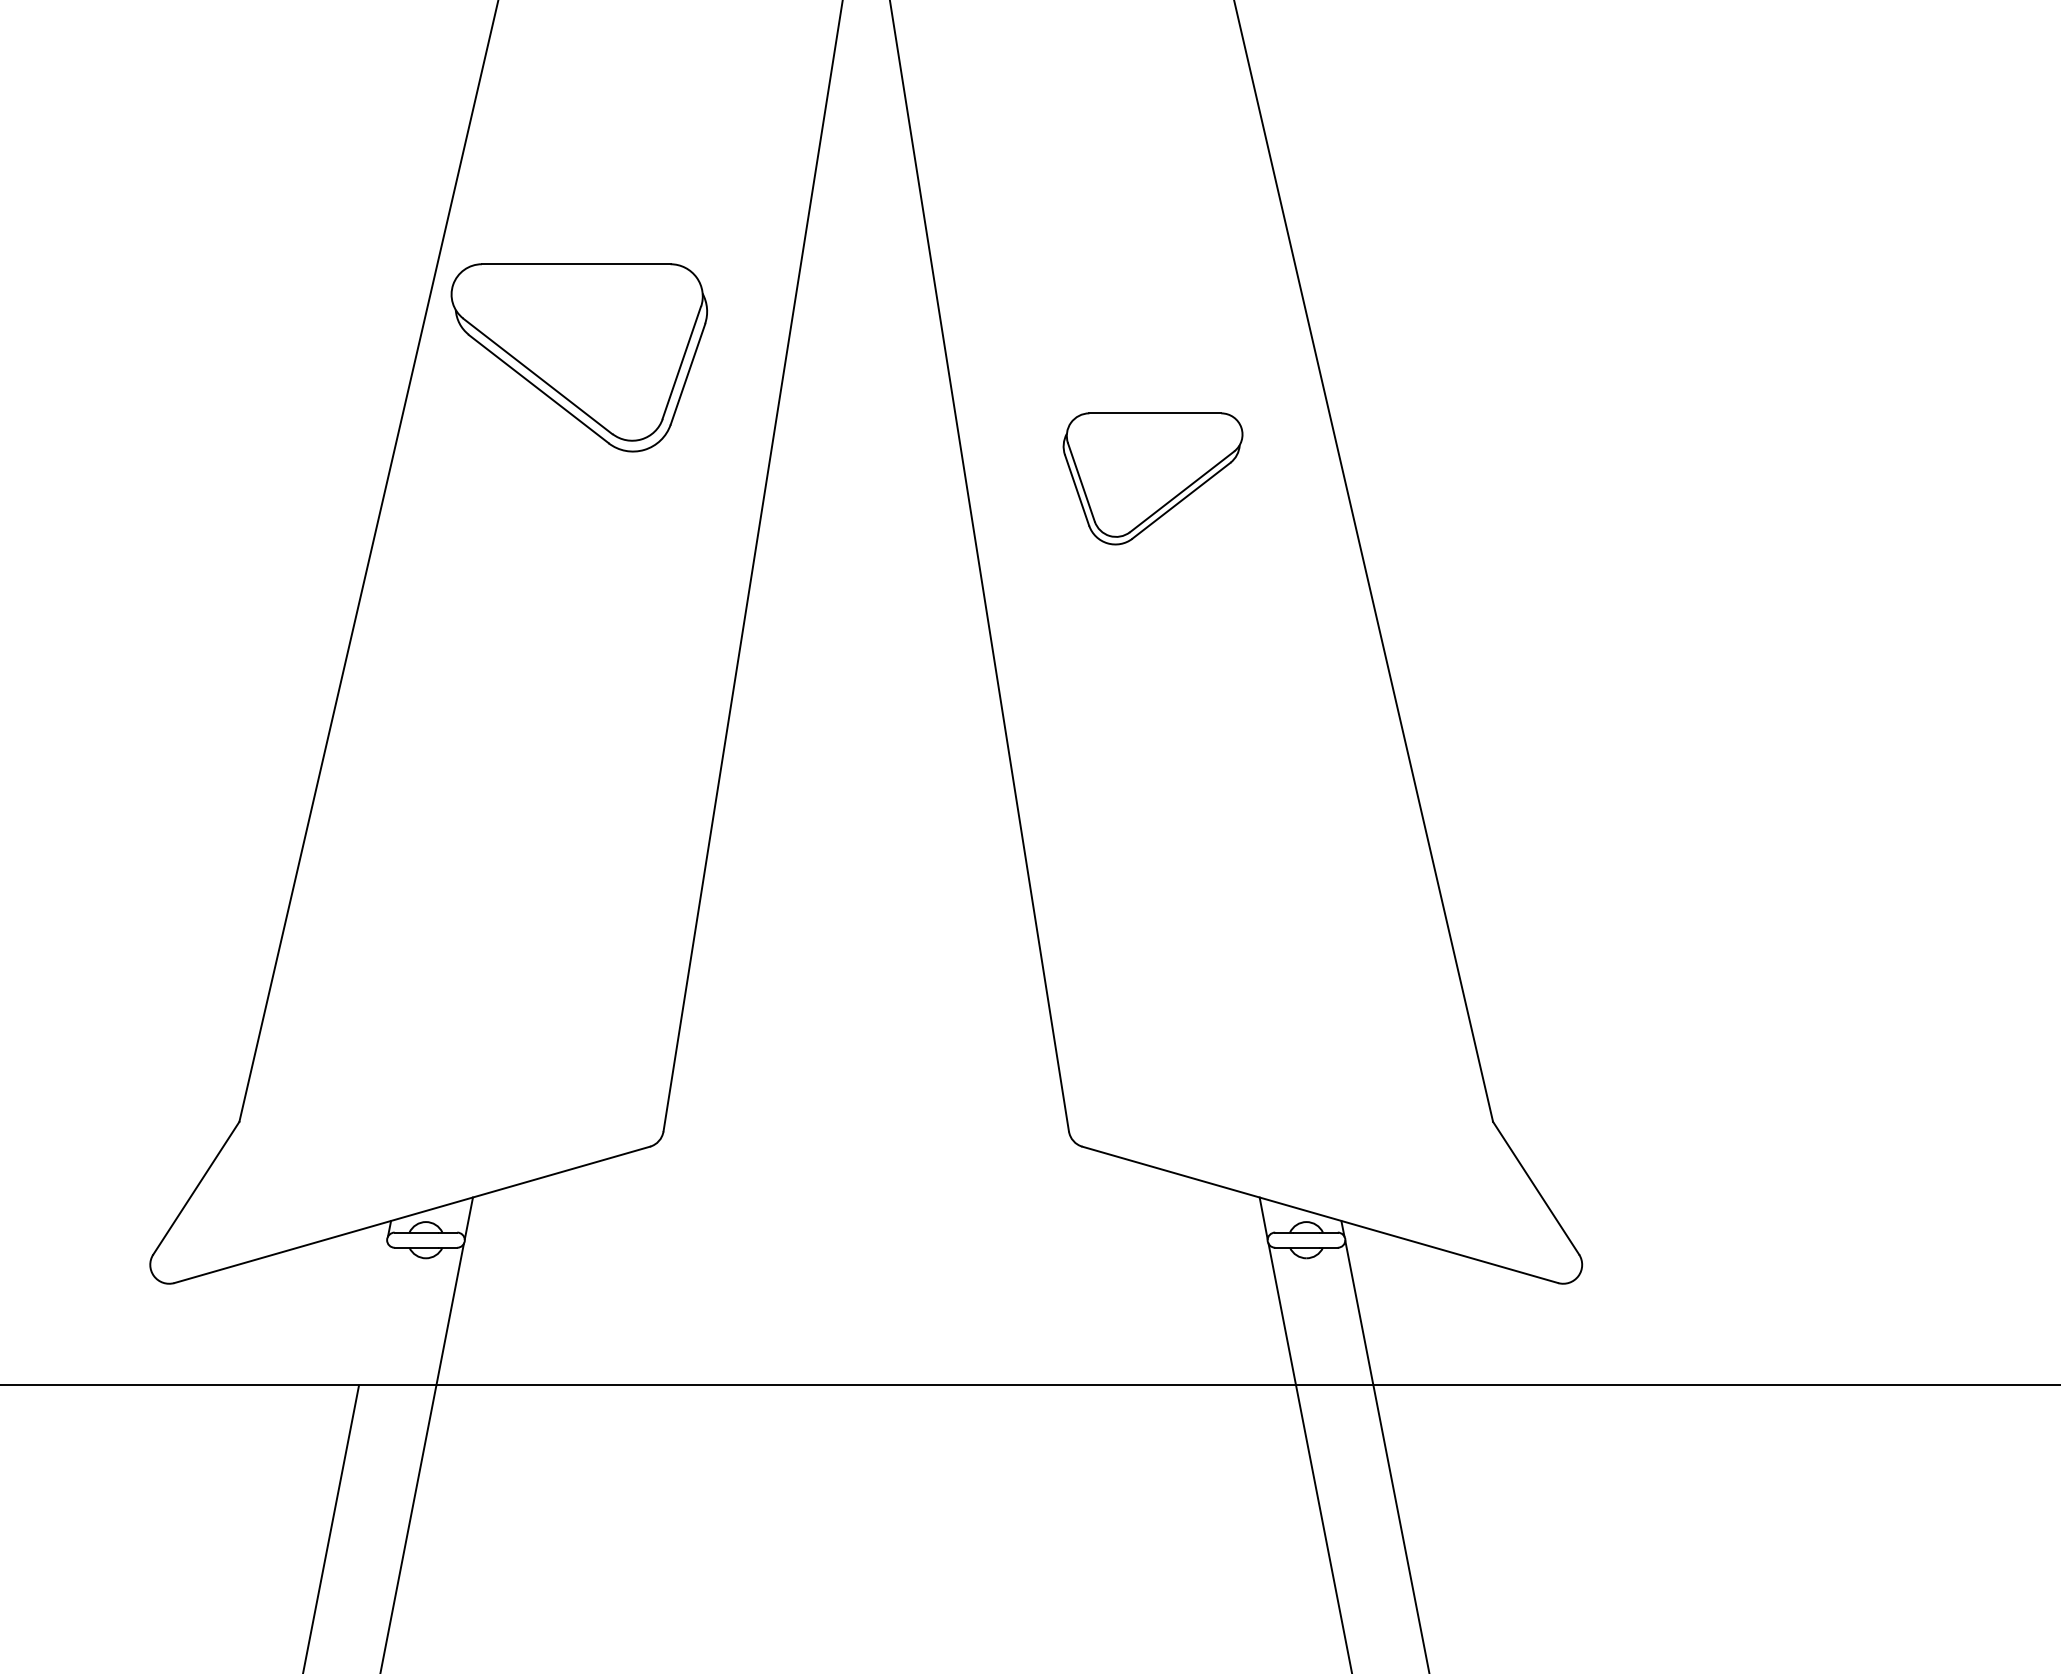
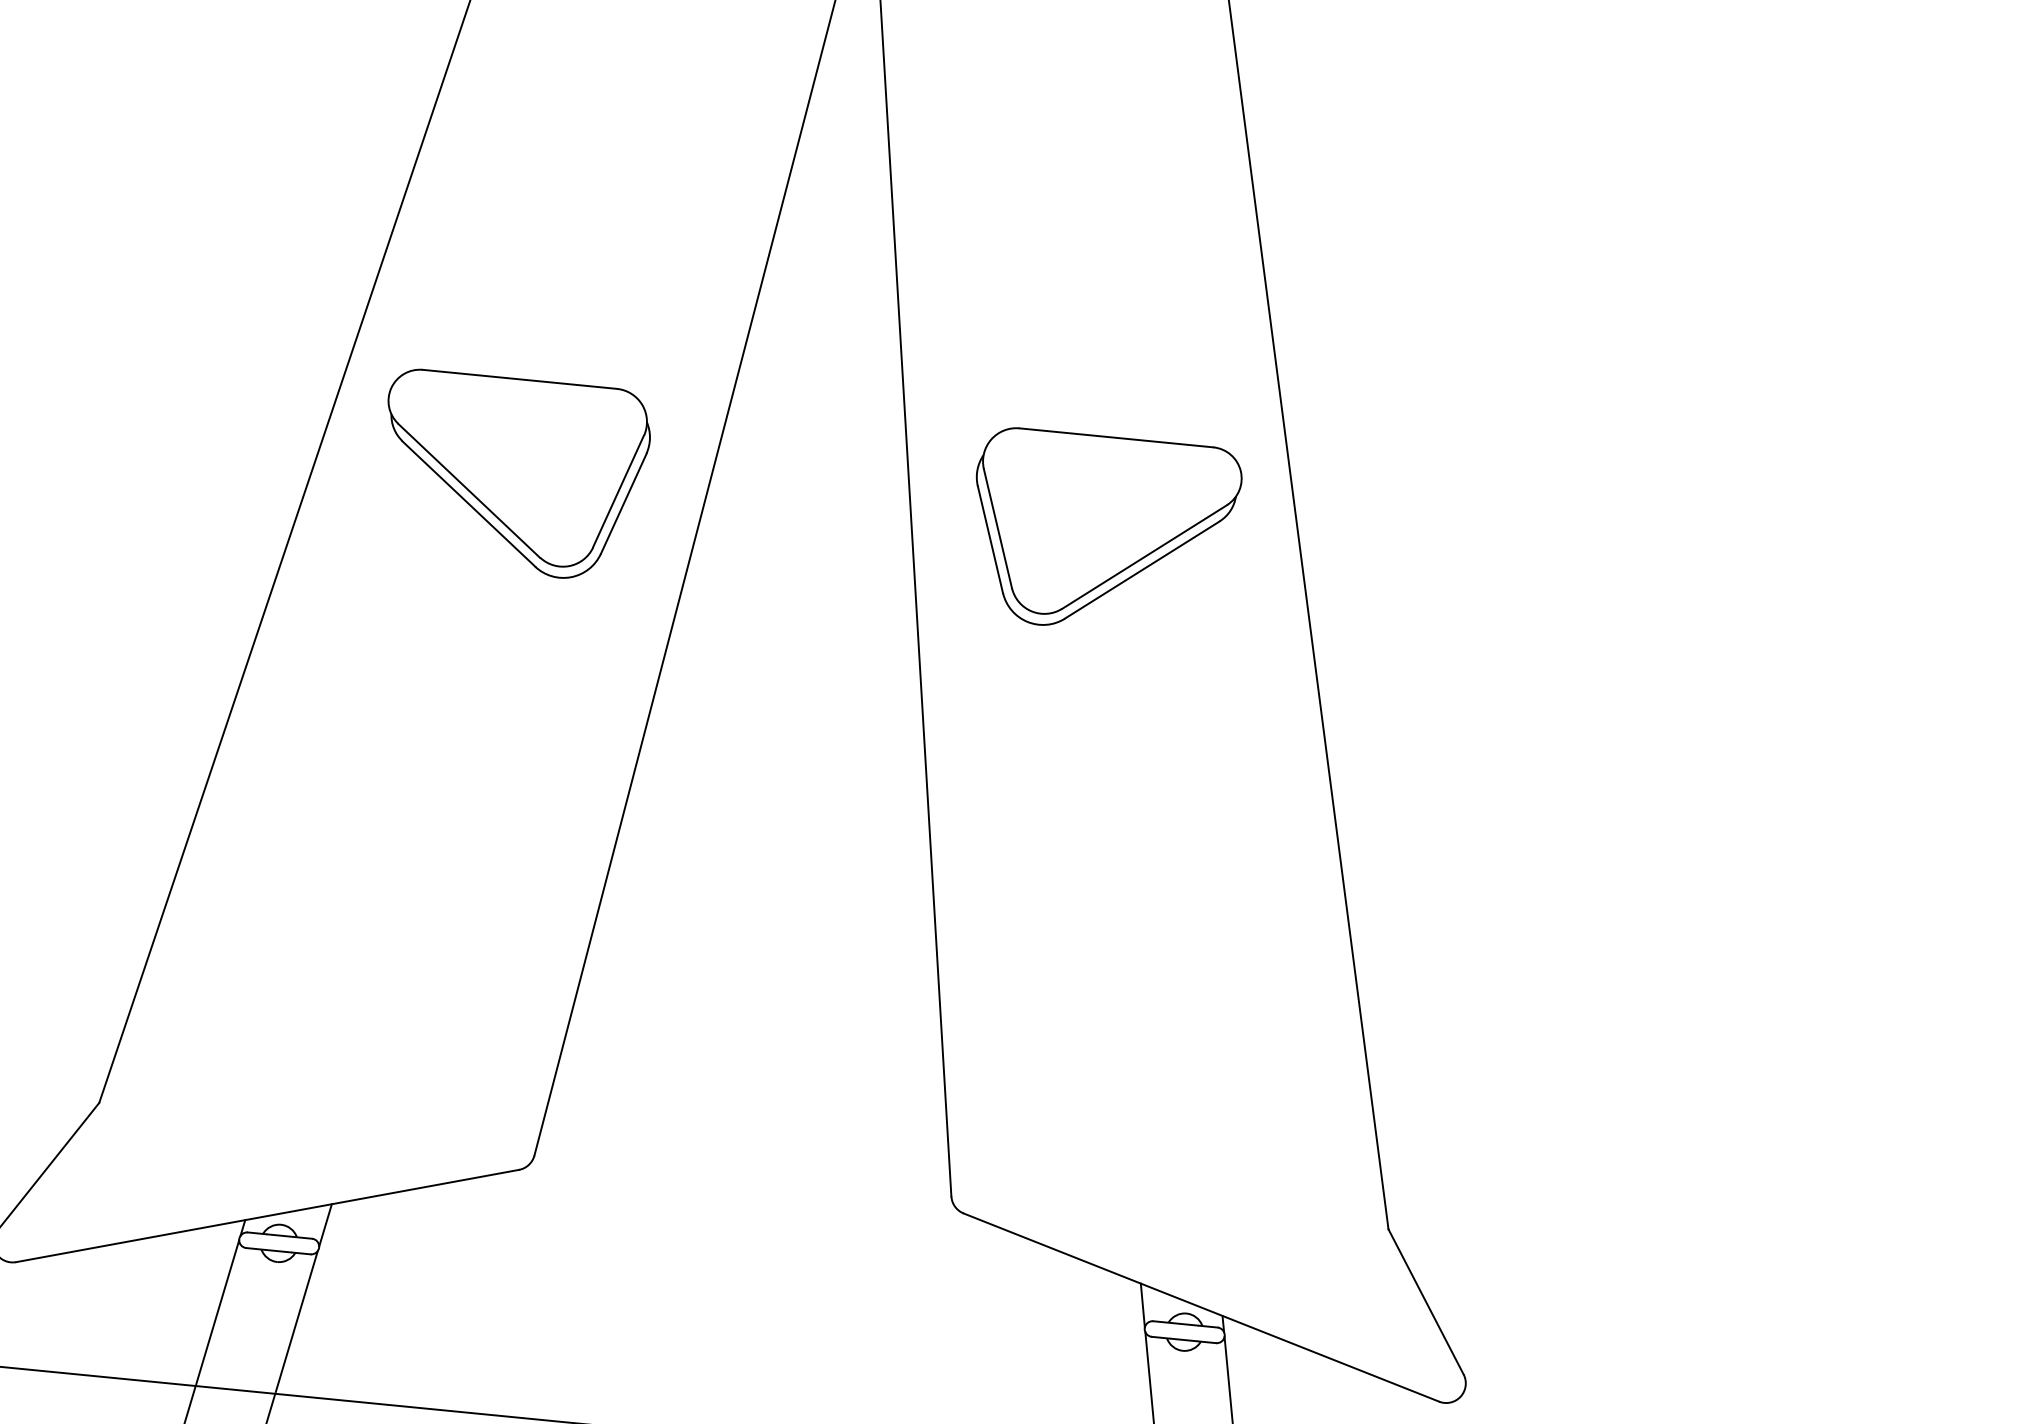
part: (578, 357) -> (512, 475), moved
part: (1152, 478) -> (1103, 533), size x1.43
line: (373, 1312) -> (217, 1312), added

